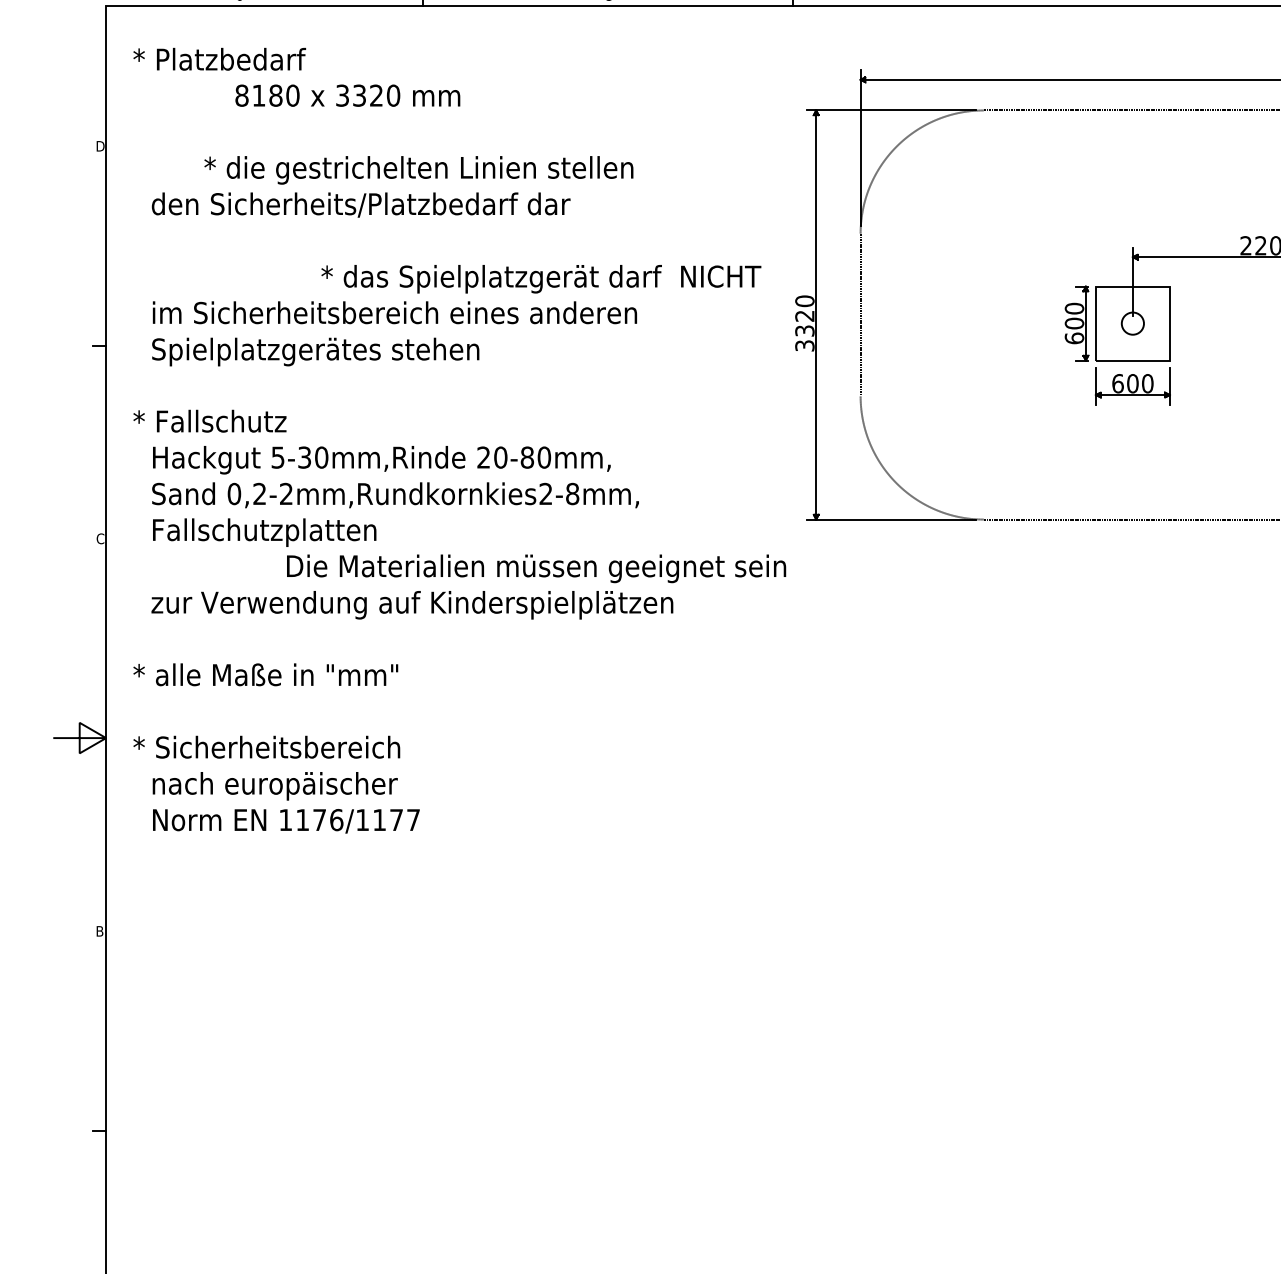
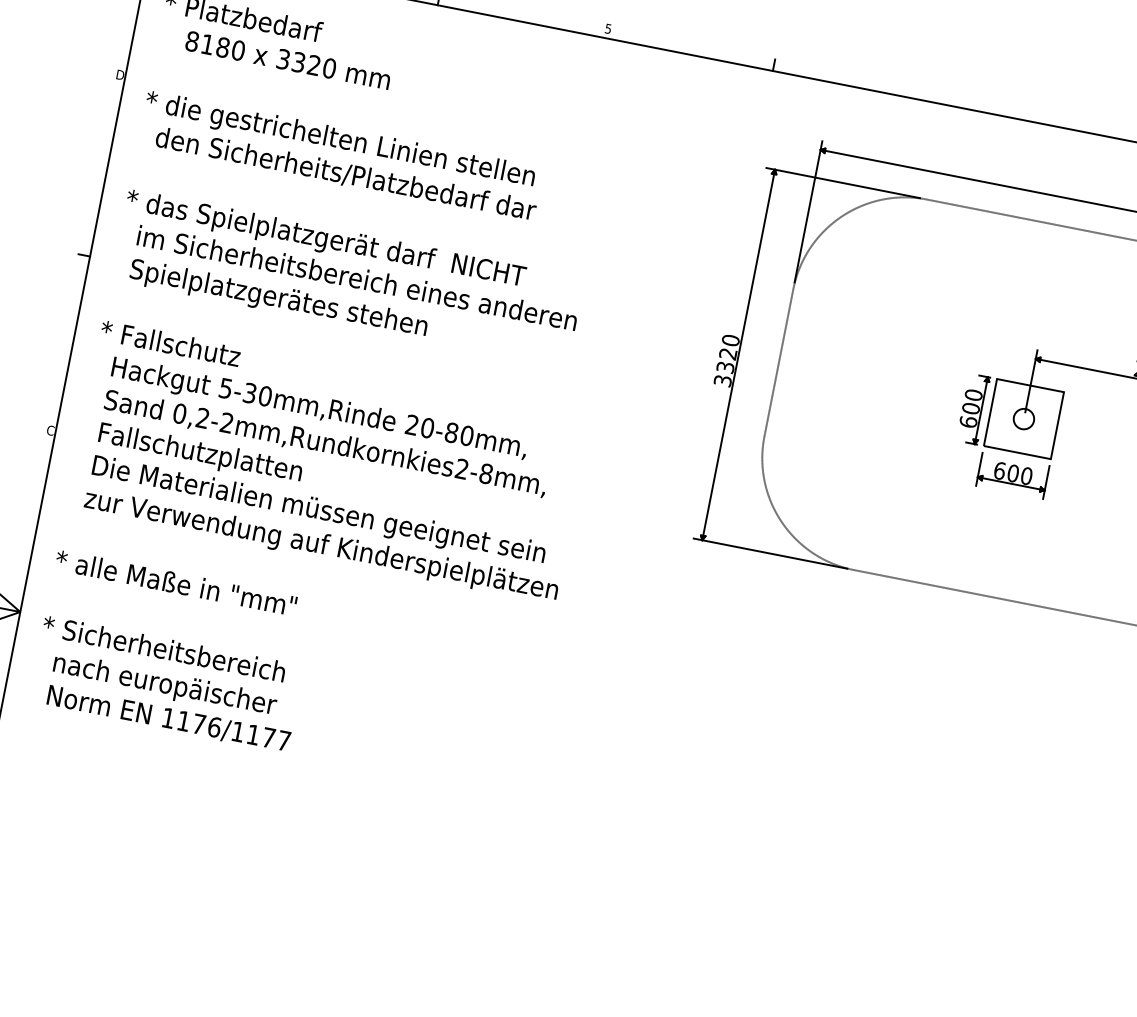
text: (347, 95) -> (287, 60), moved
text: (418, 170) -> (339, 140), moved
text: (541, 279) -> (325, 240), moved
text: (536, 568) -> (318, 511), moved

